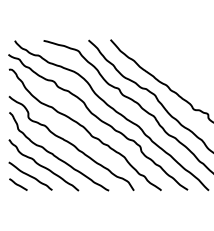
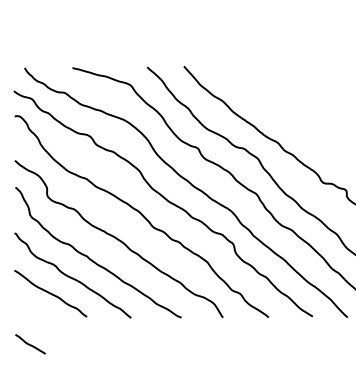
line: (18, 184) -> (30, 344), moved

